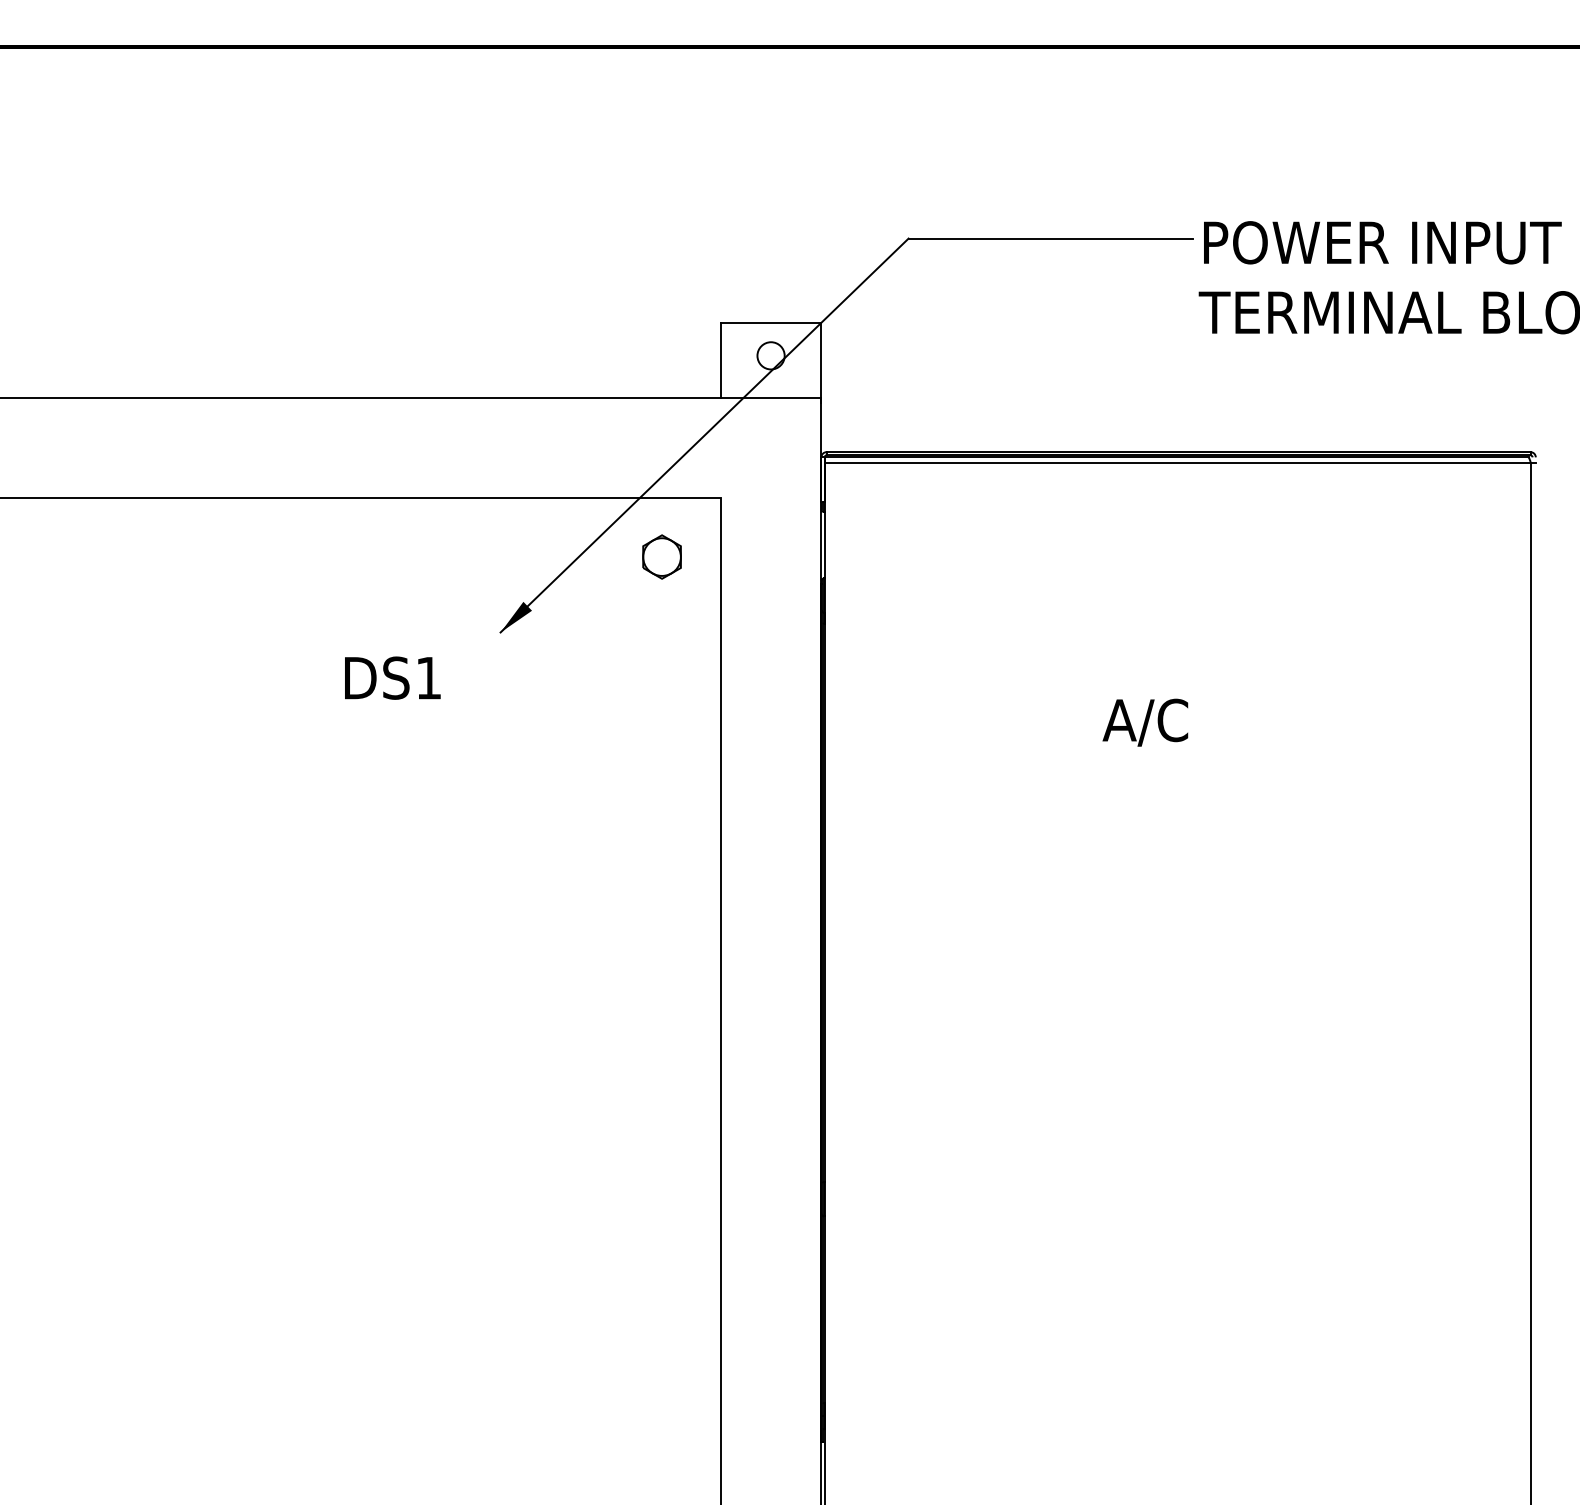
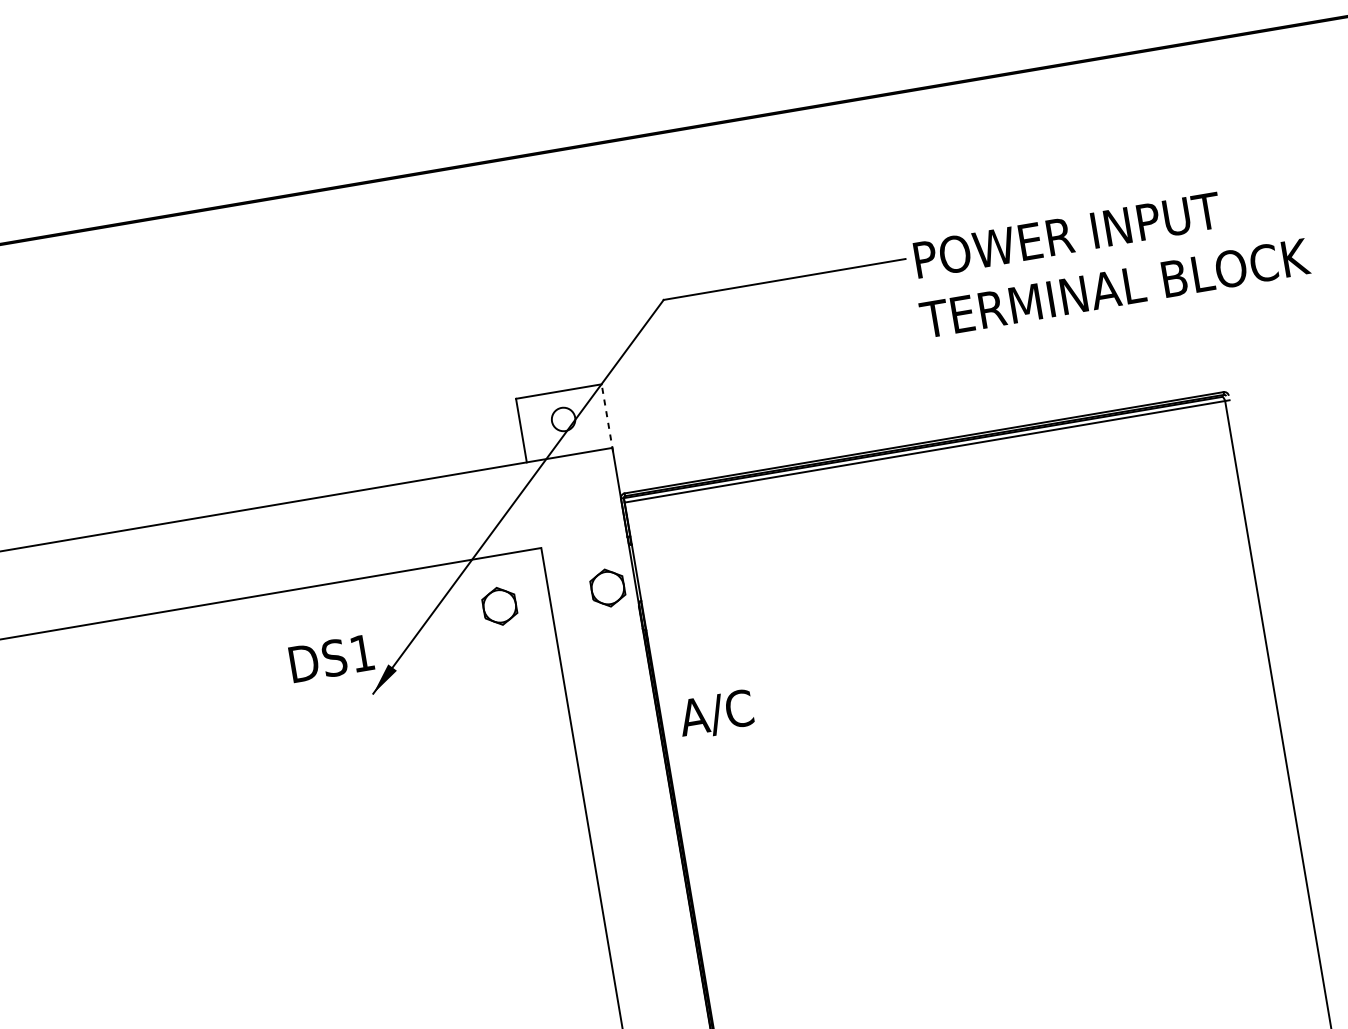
line: (821, 362) -> (607, 417), solid -> dashed
part: (788, 556) -> (607, 587), added
text: (392, 677) -> (331, 658), moved
text: (1145, 722) -> (716, 714), moved

